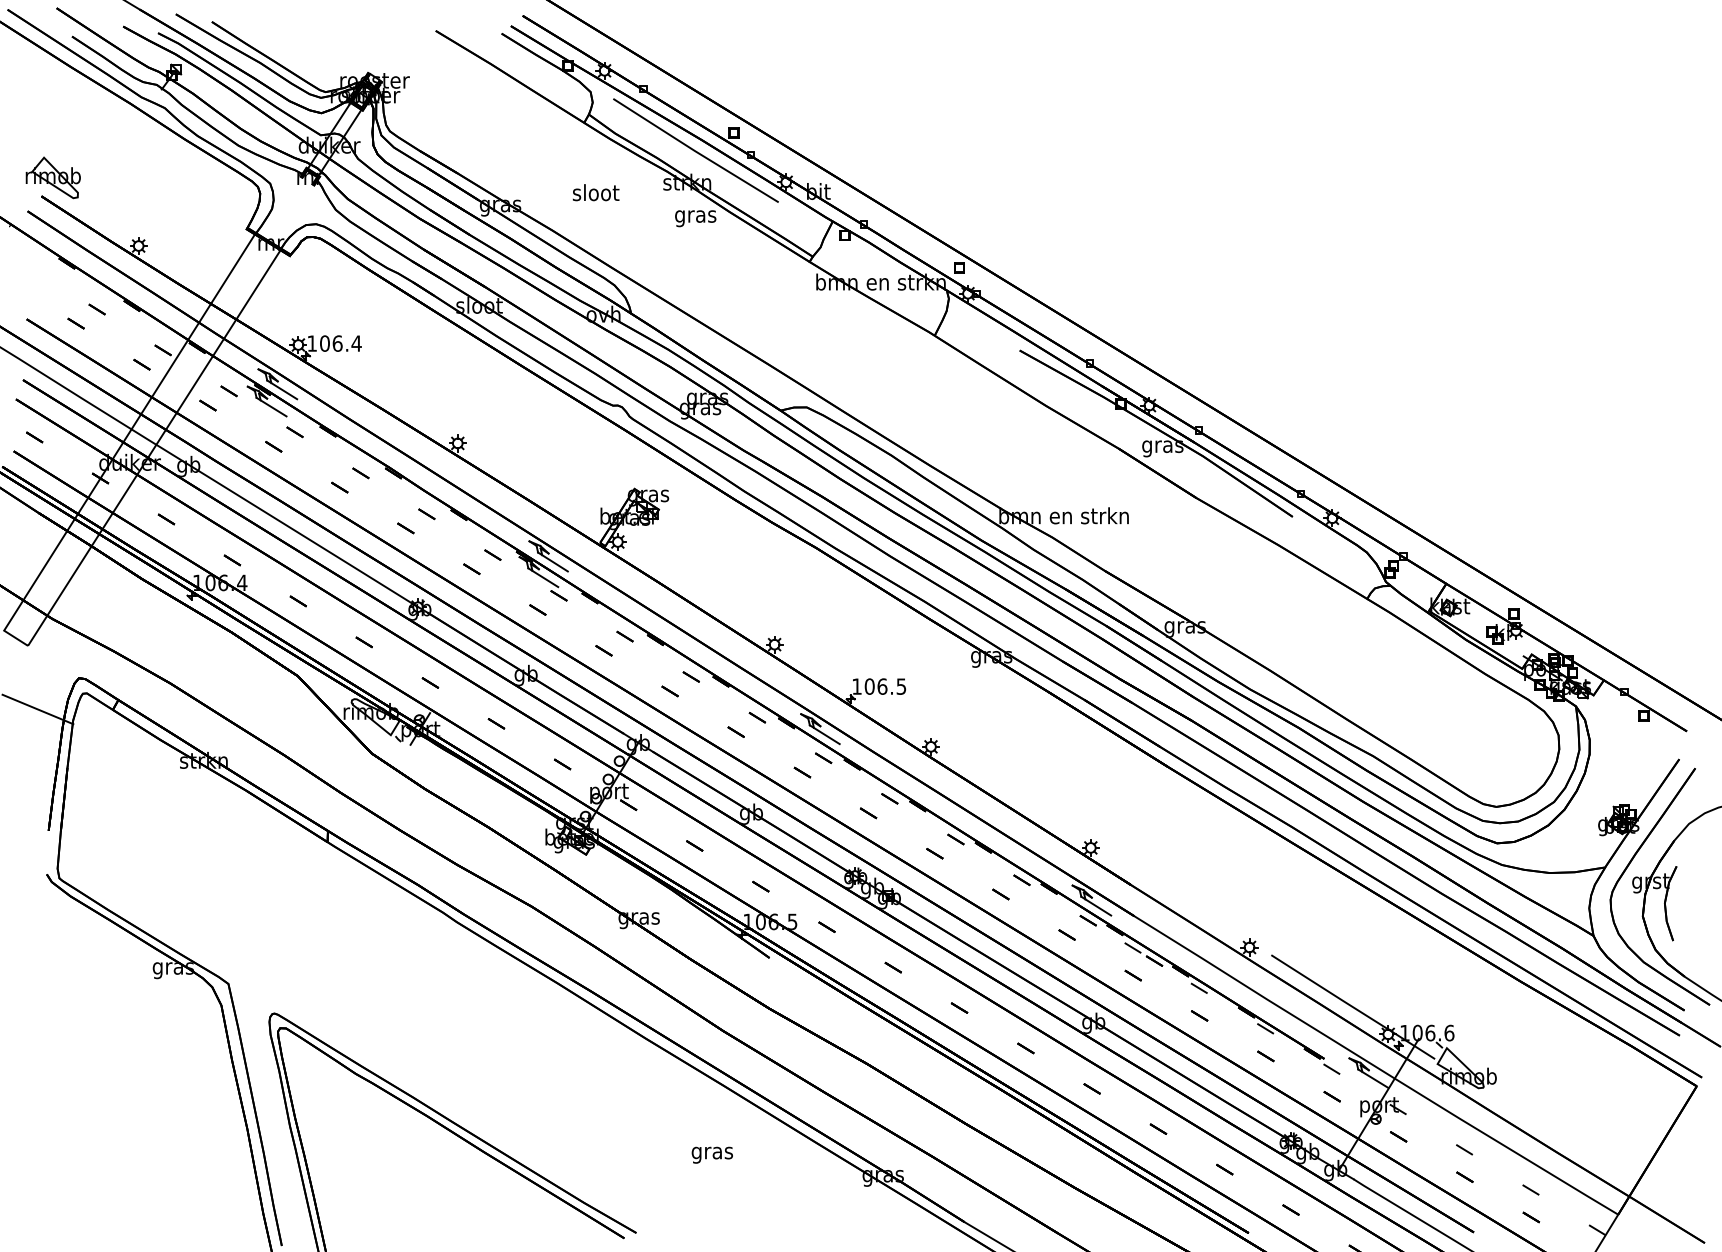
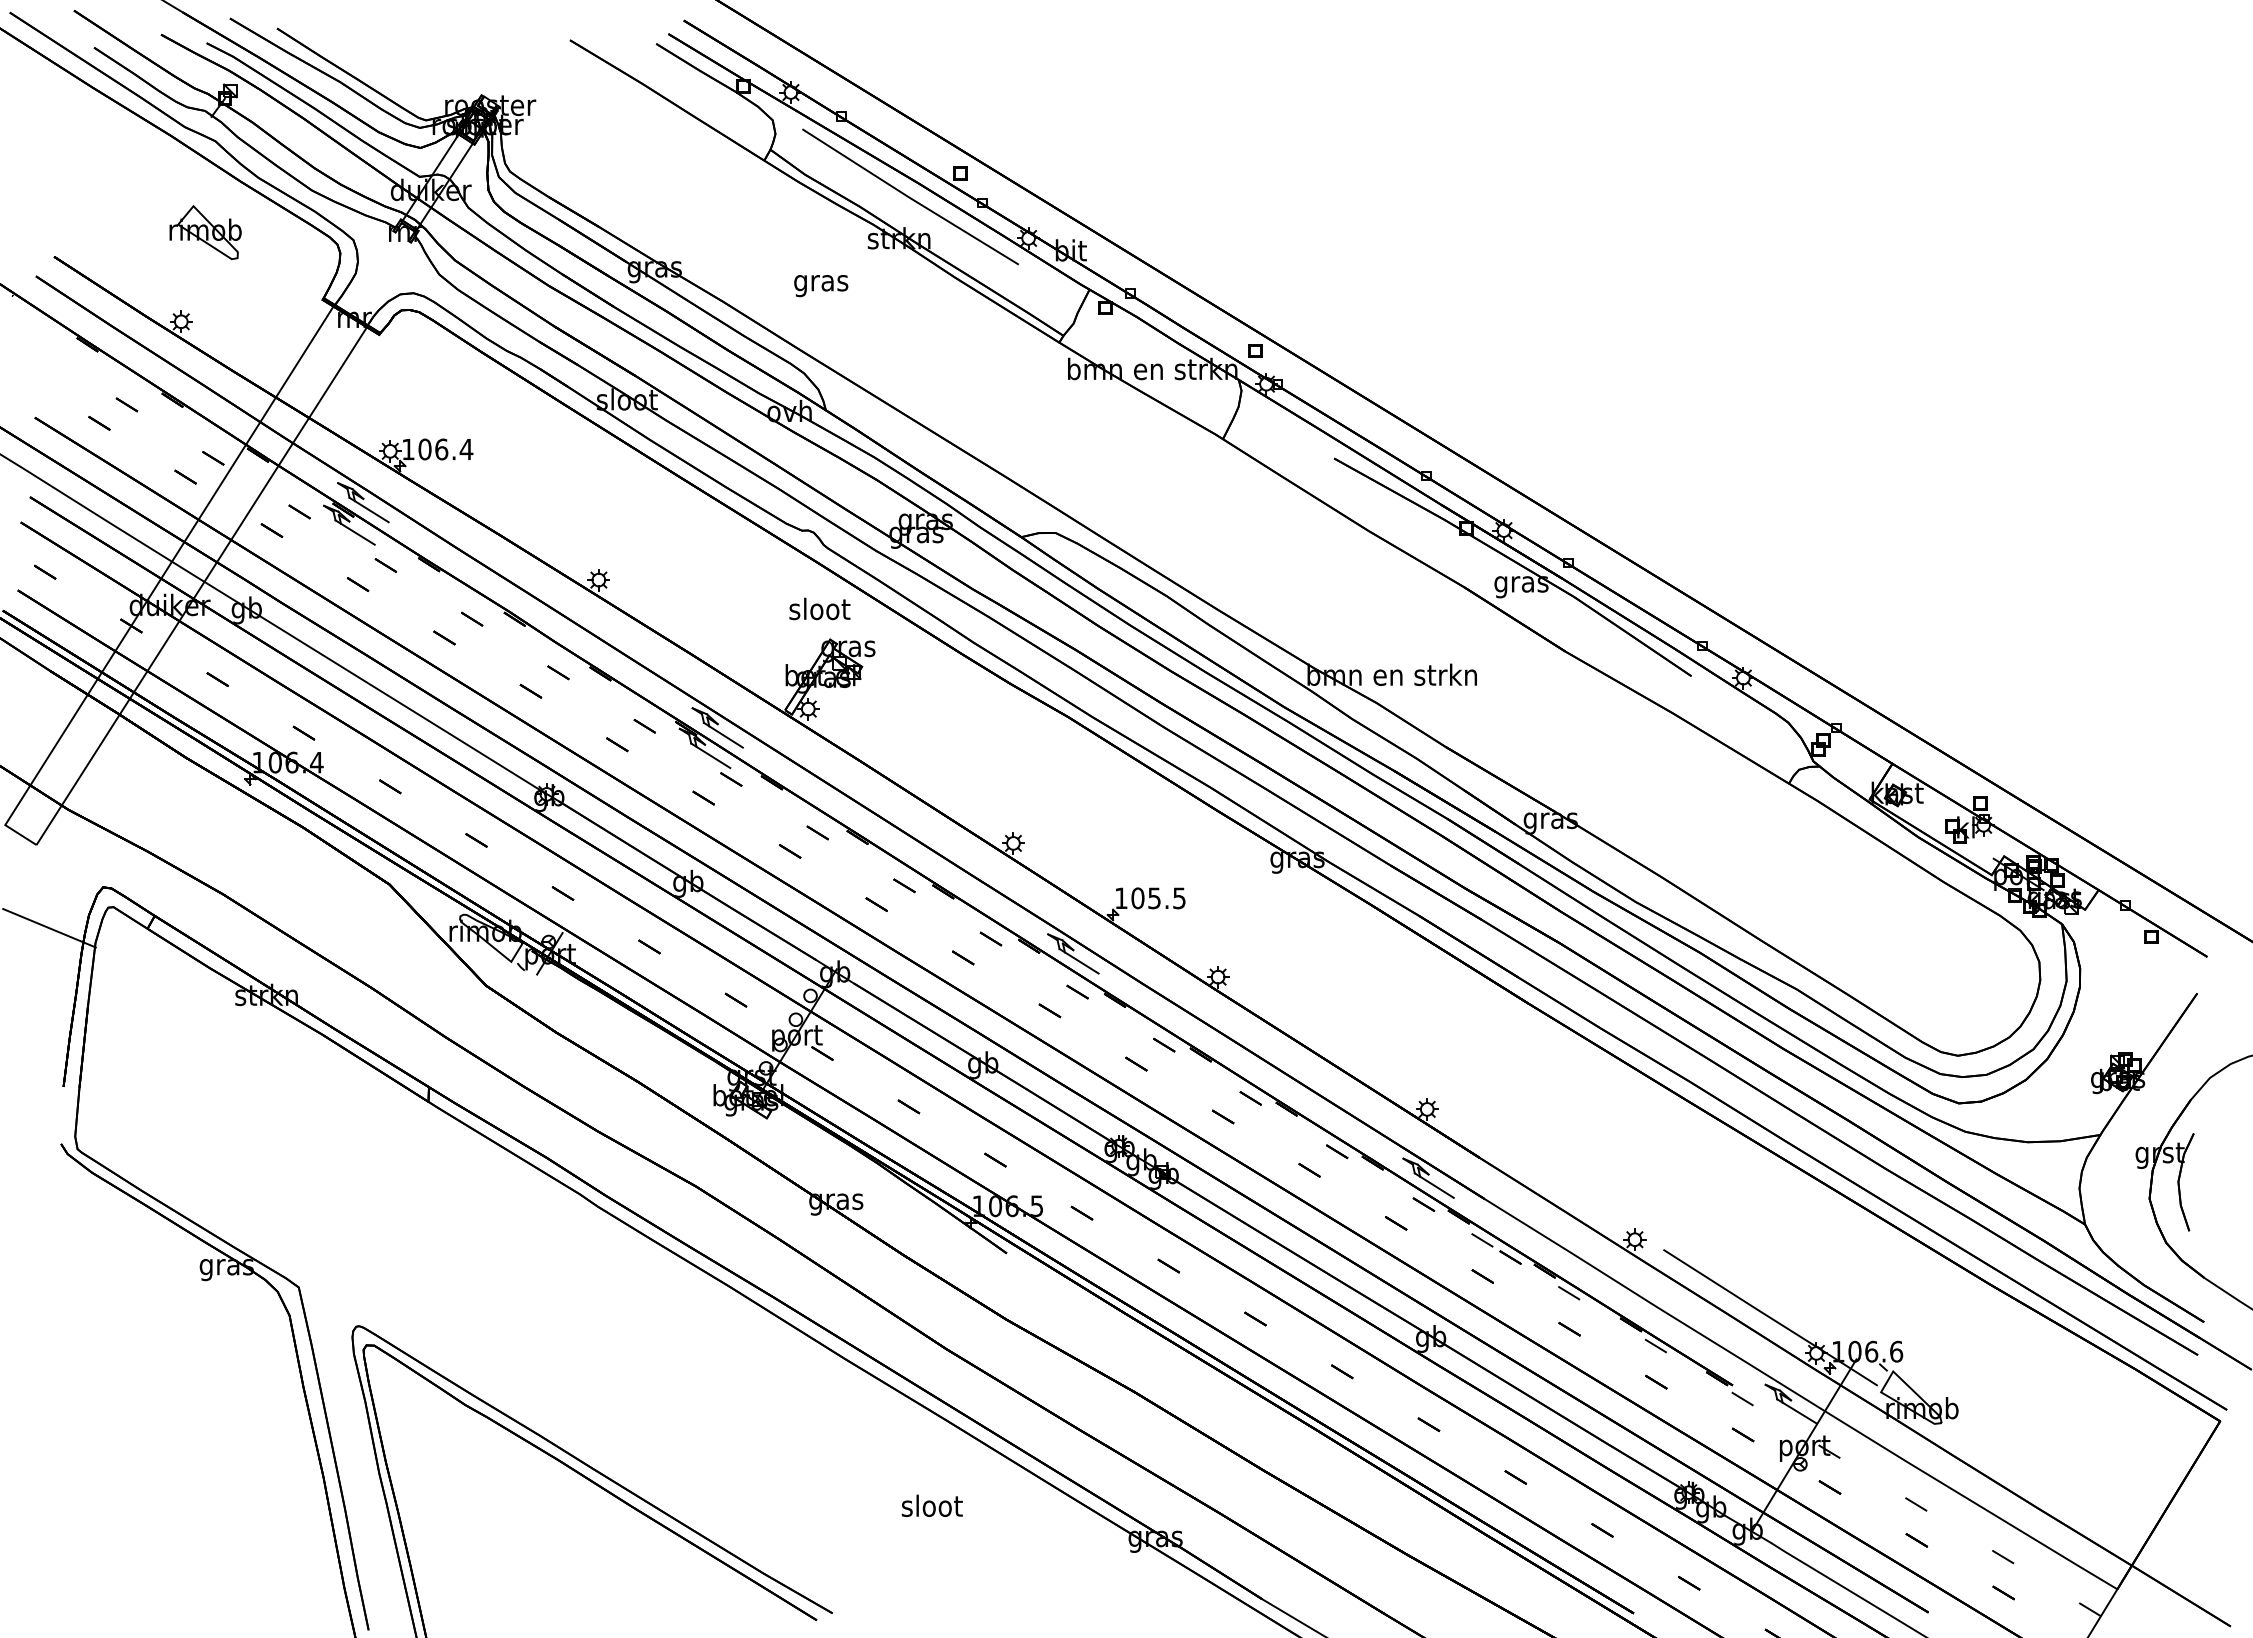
part: (53, 177) -> (205, 232), moved
text: (595, 192) -> (819, 608), moved
text: (695, 219) -> (821, 286), moved
text: (882, 686) -> (1154, 898), 106.5 -> 105.5
part: (1629, 864) -> (2132, 1131), removed
text: (711, 1152) -> (931, 1508), gras -> sloot

